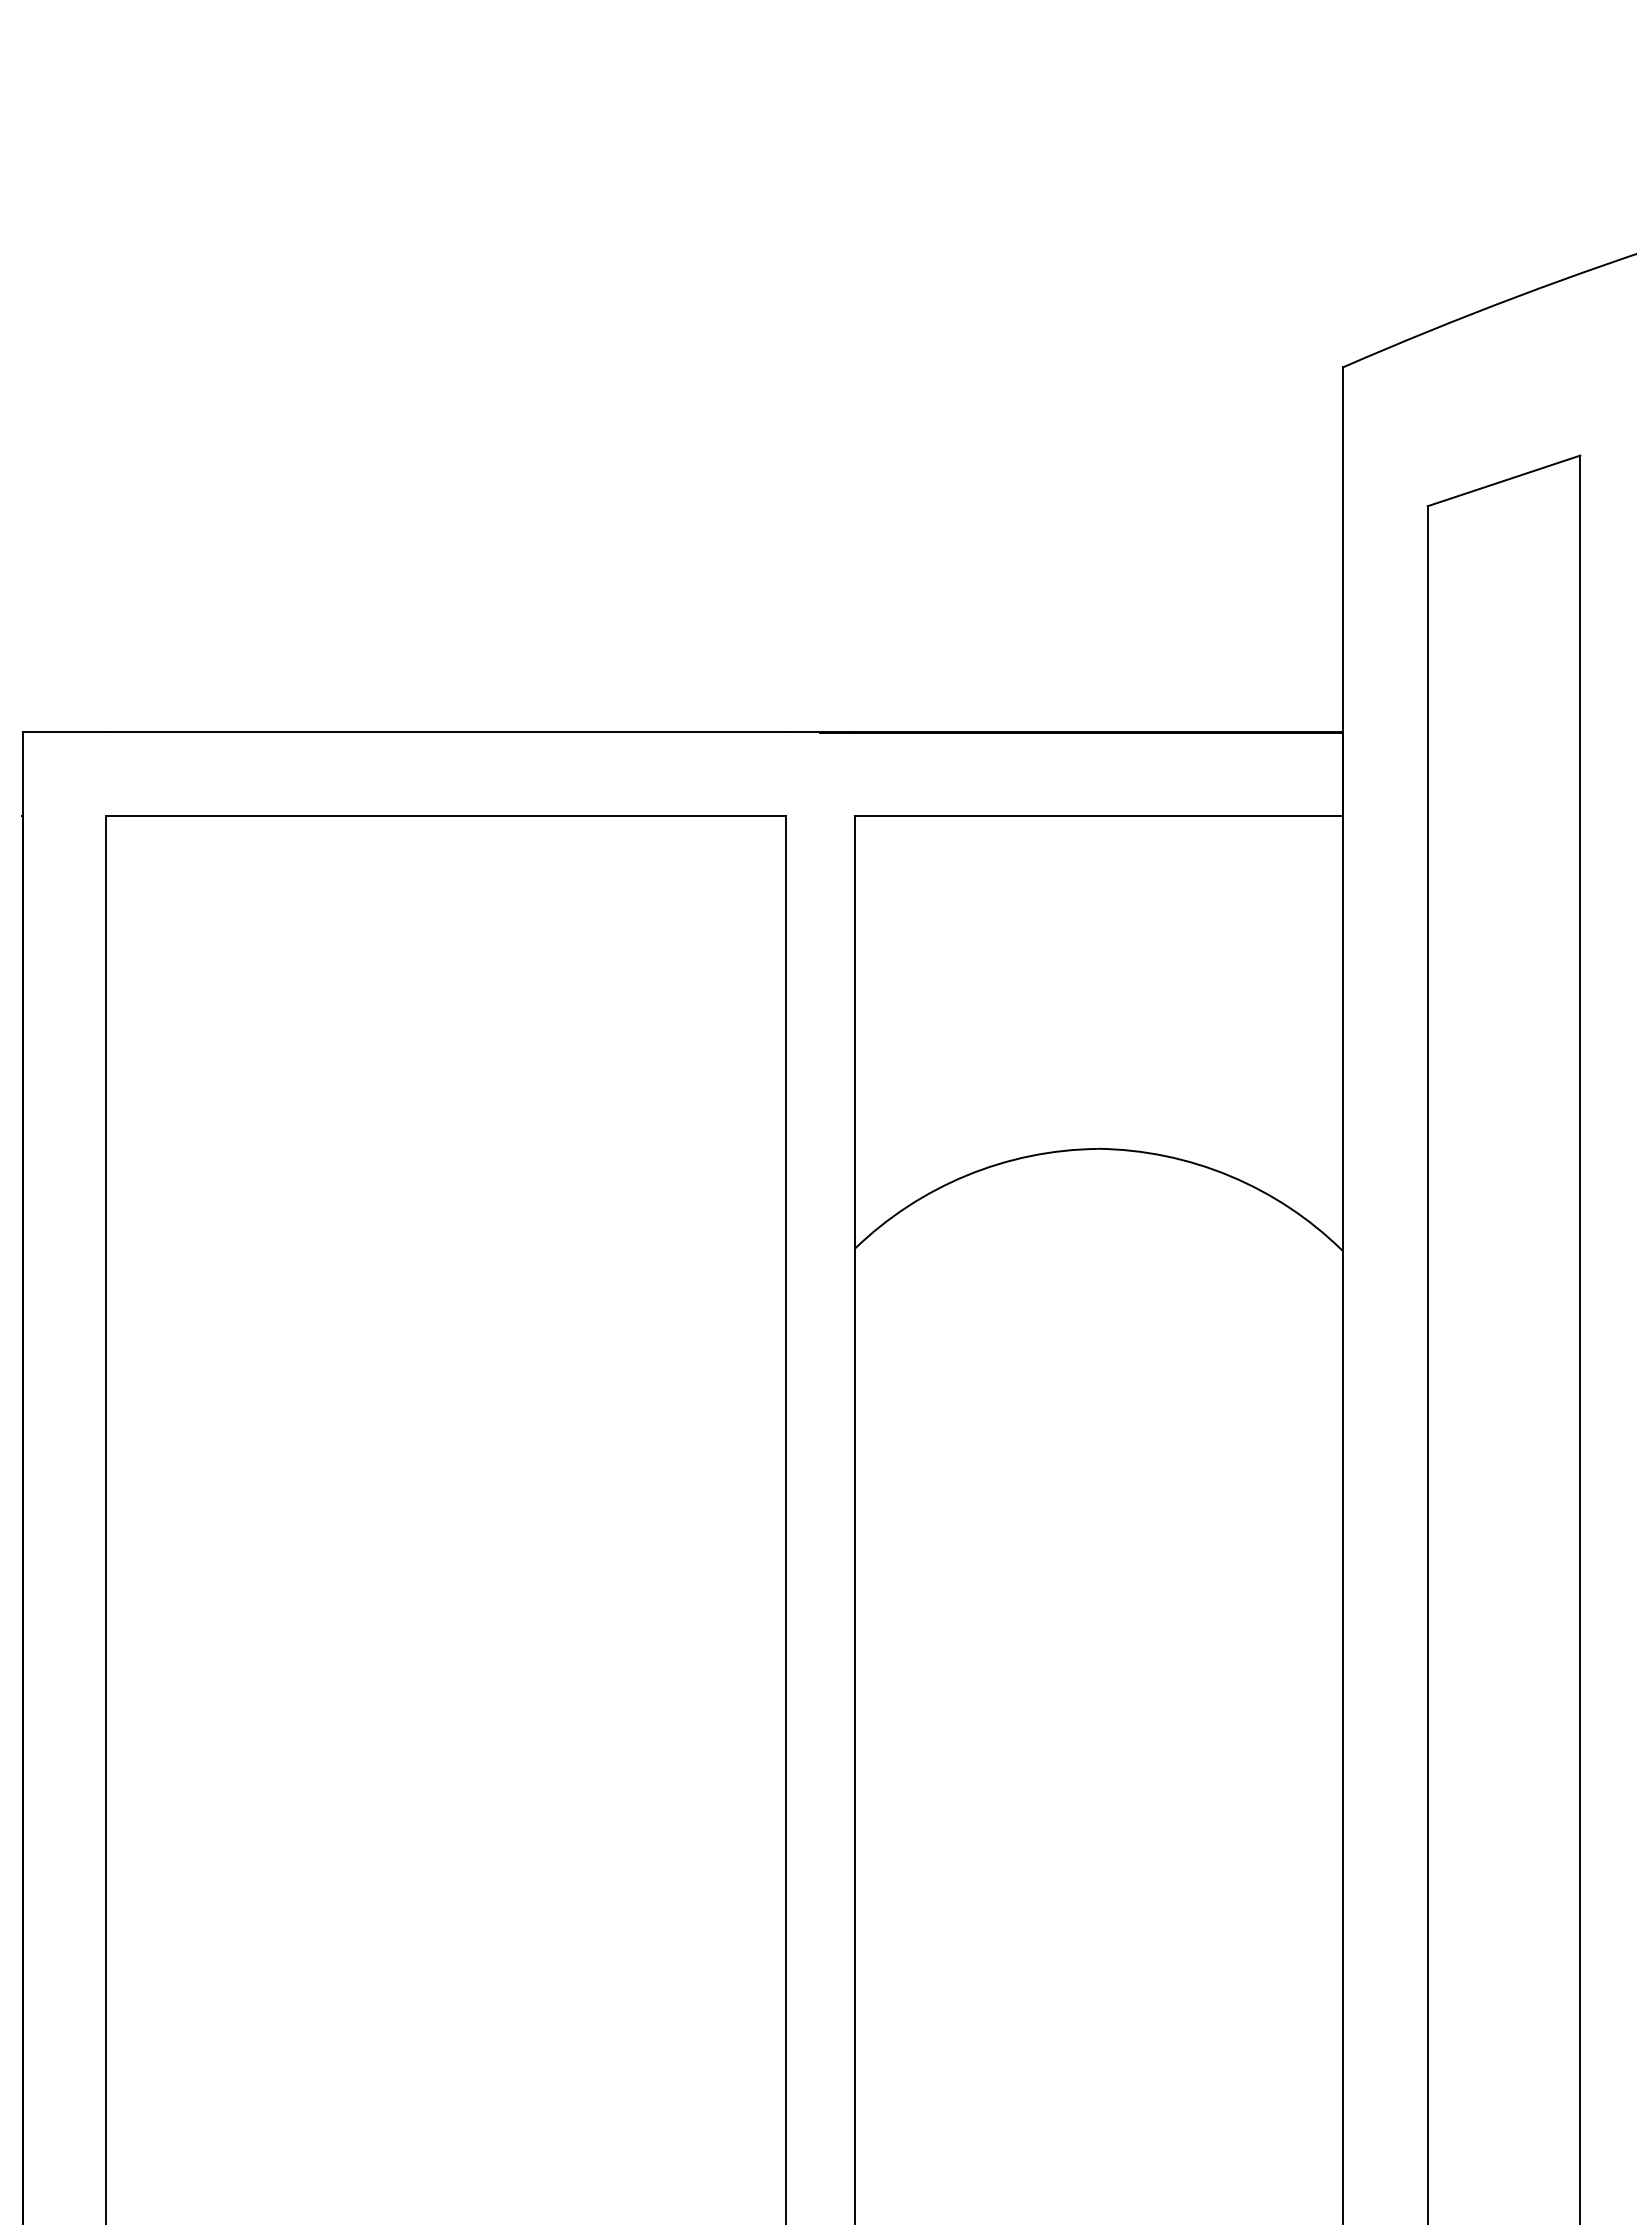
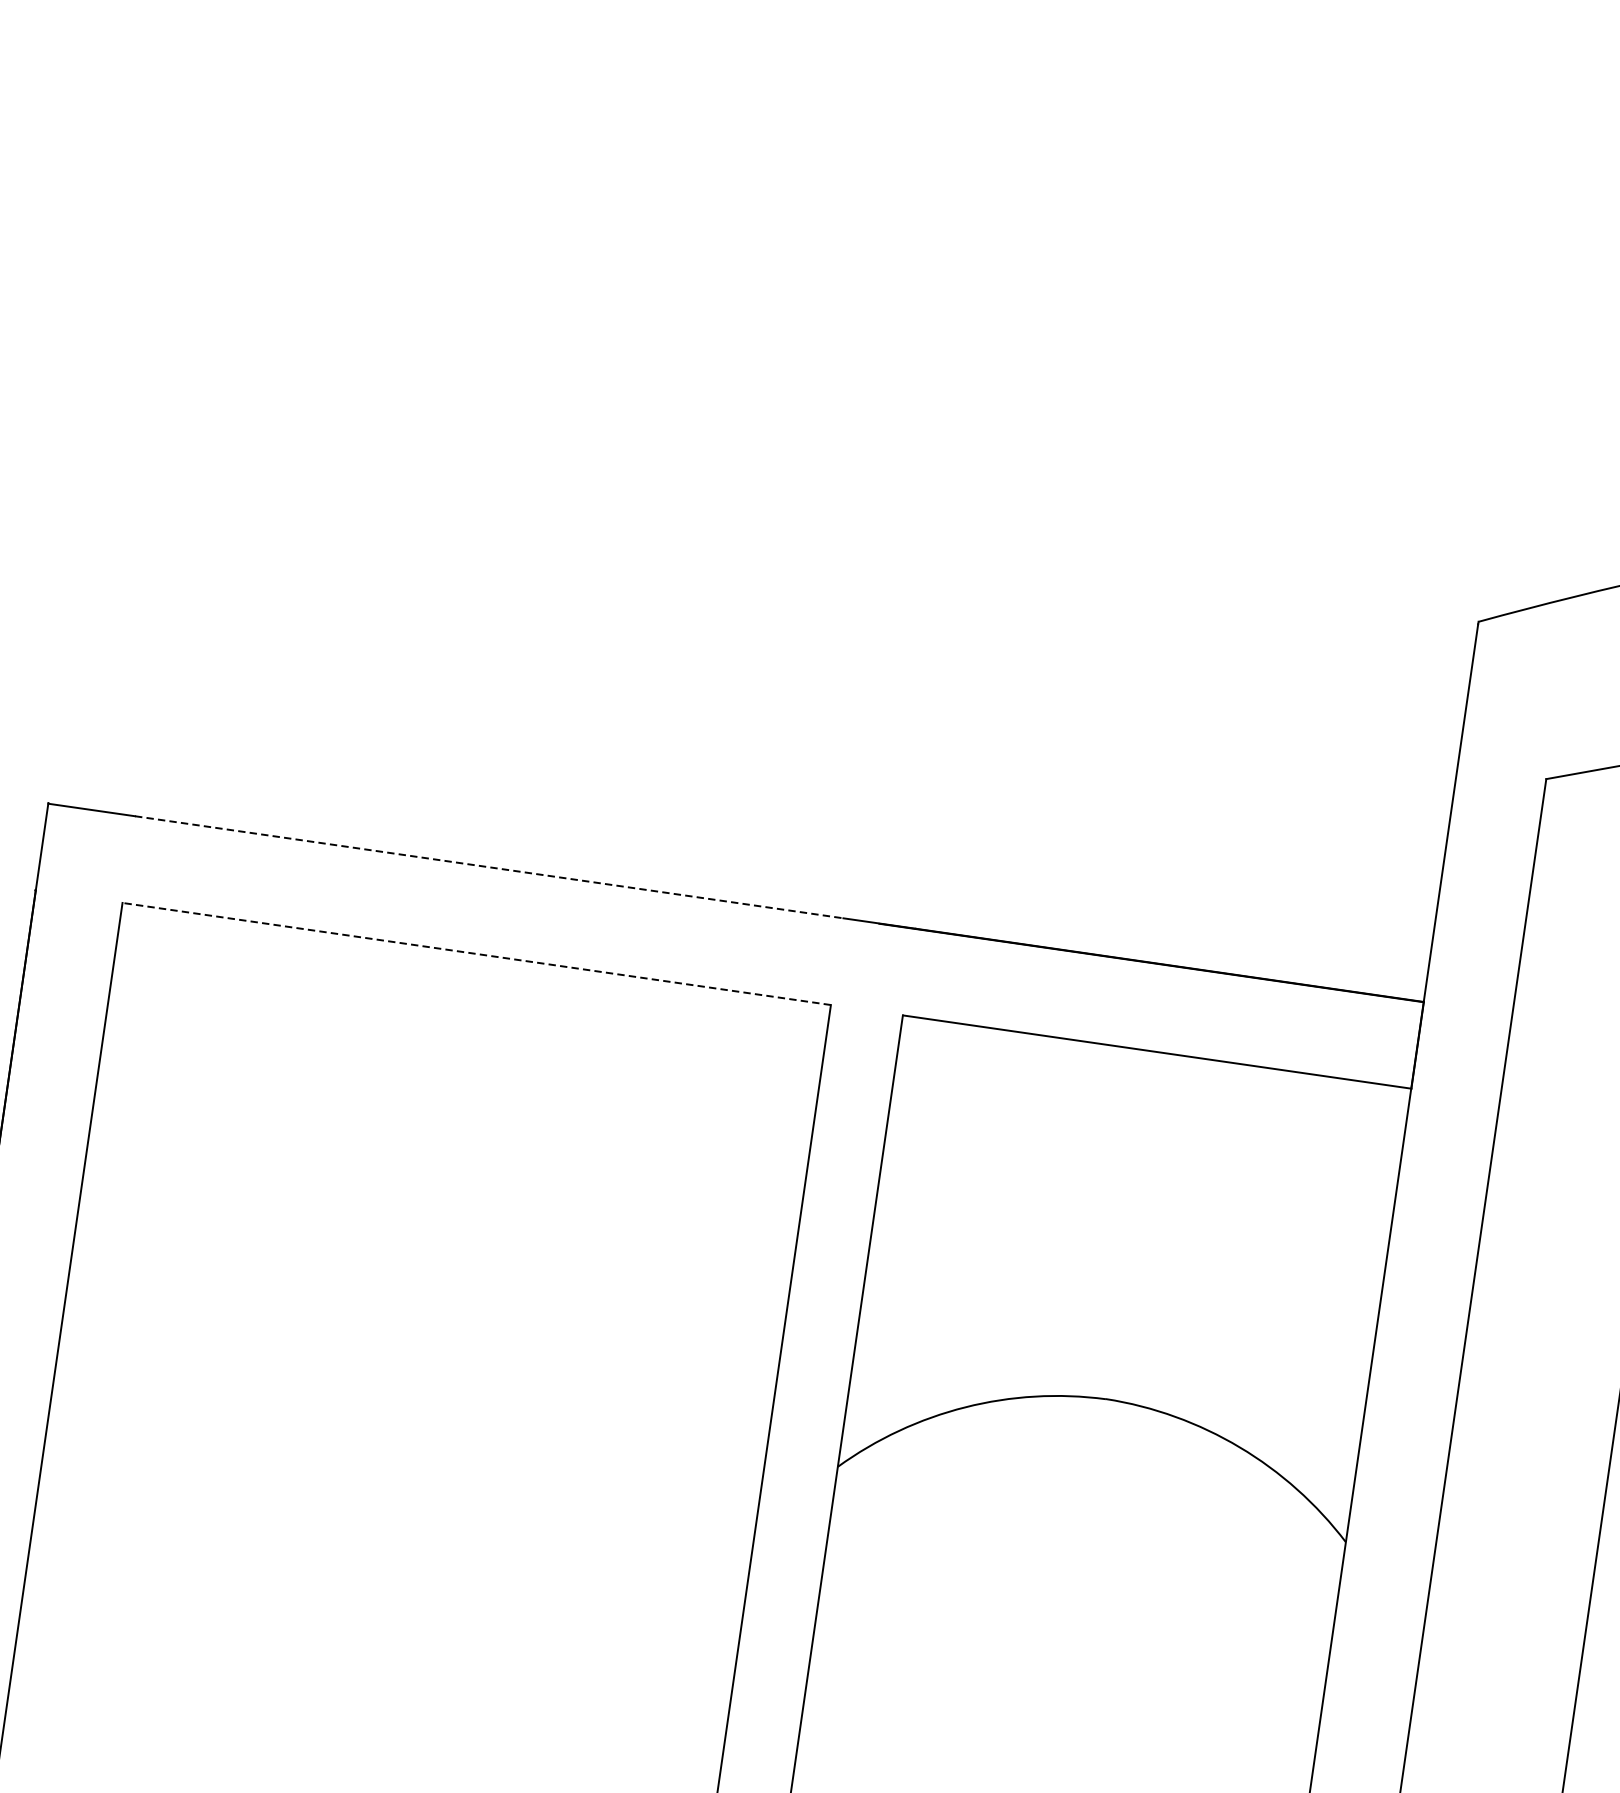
line: (445, 732) -> (488, 867), solid -> dashed
line: (445, 815) -> (476, 953), solid -> dashed

